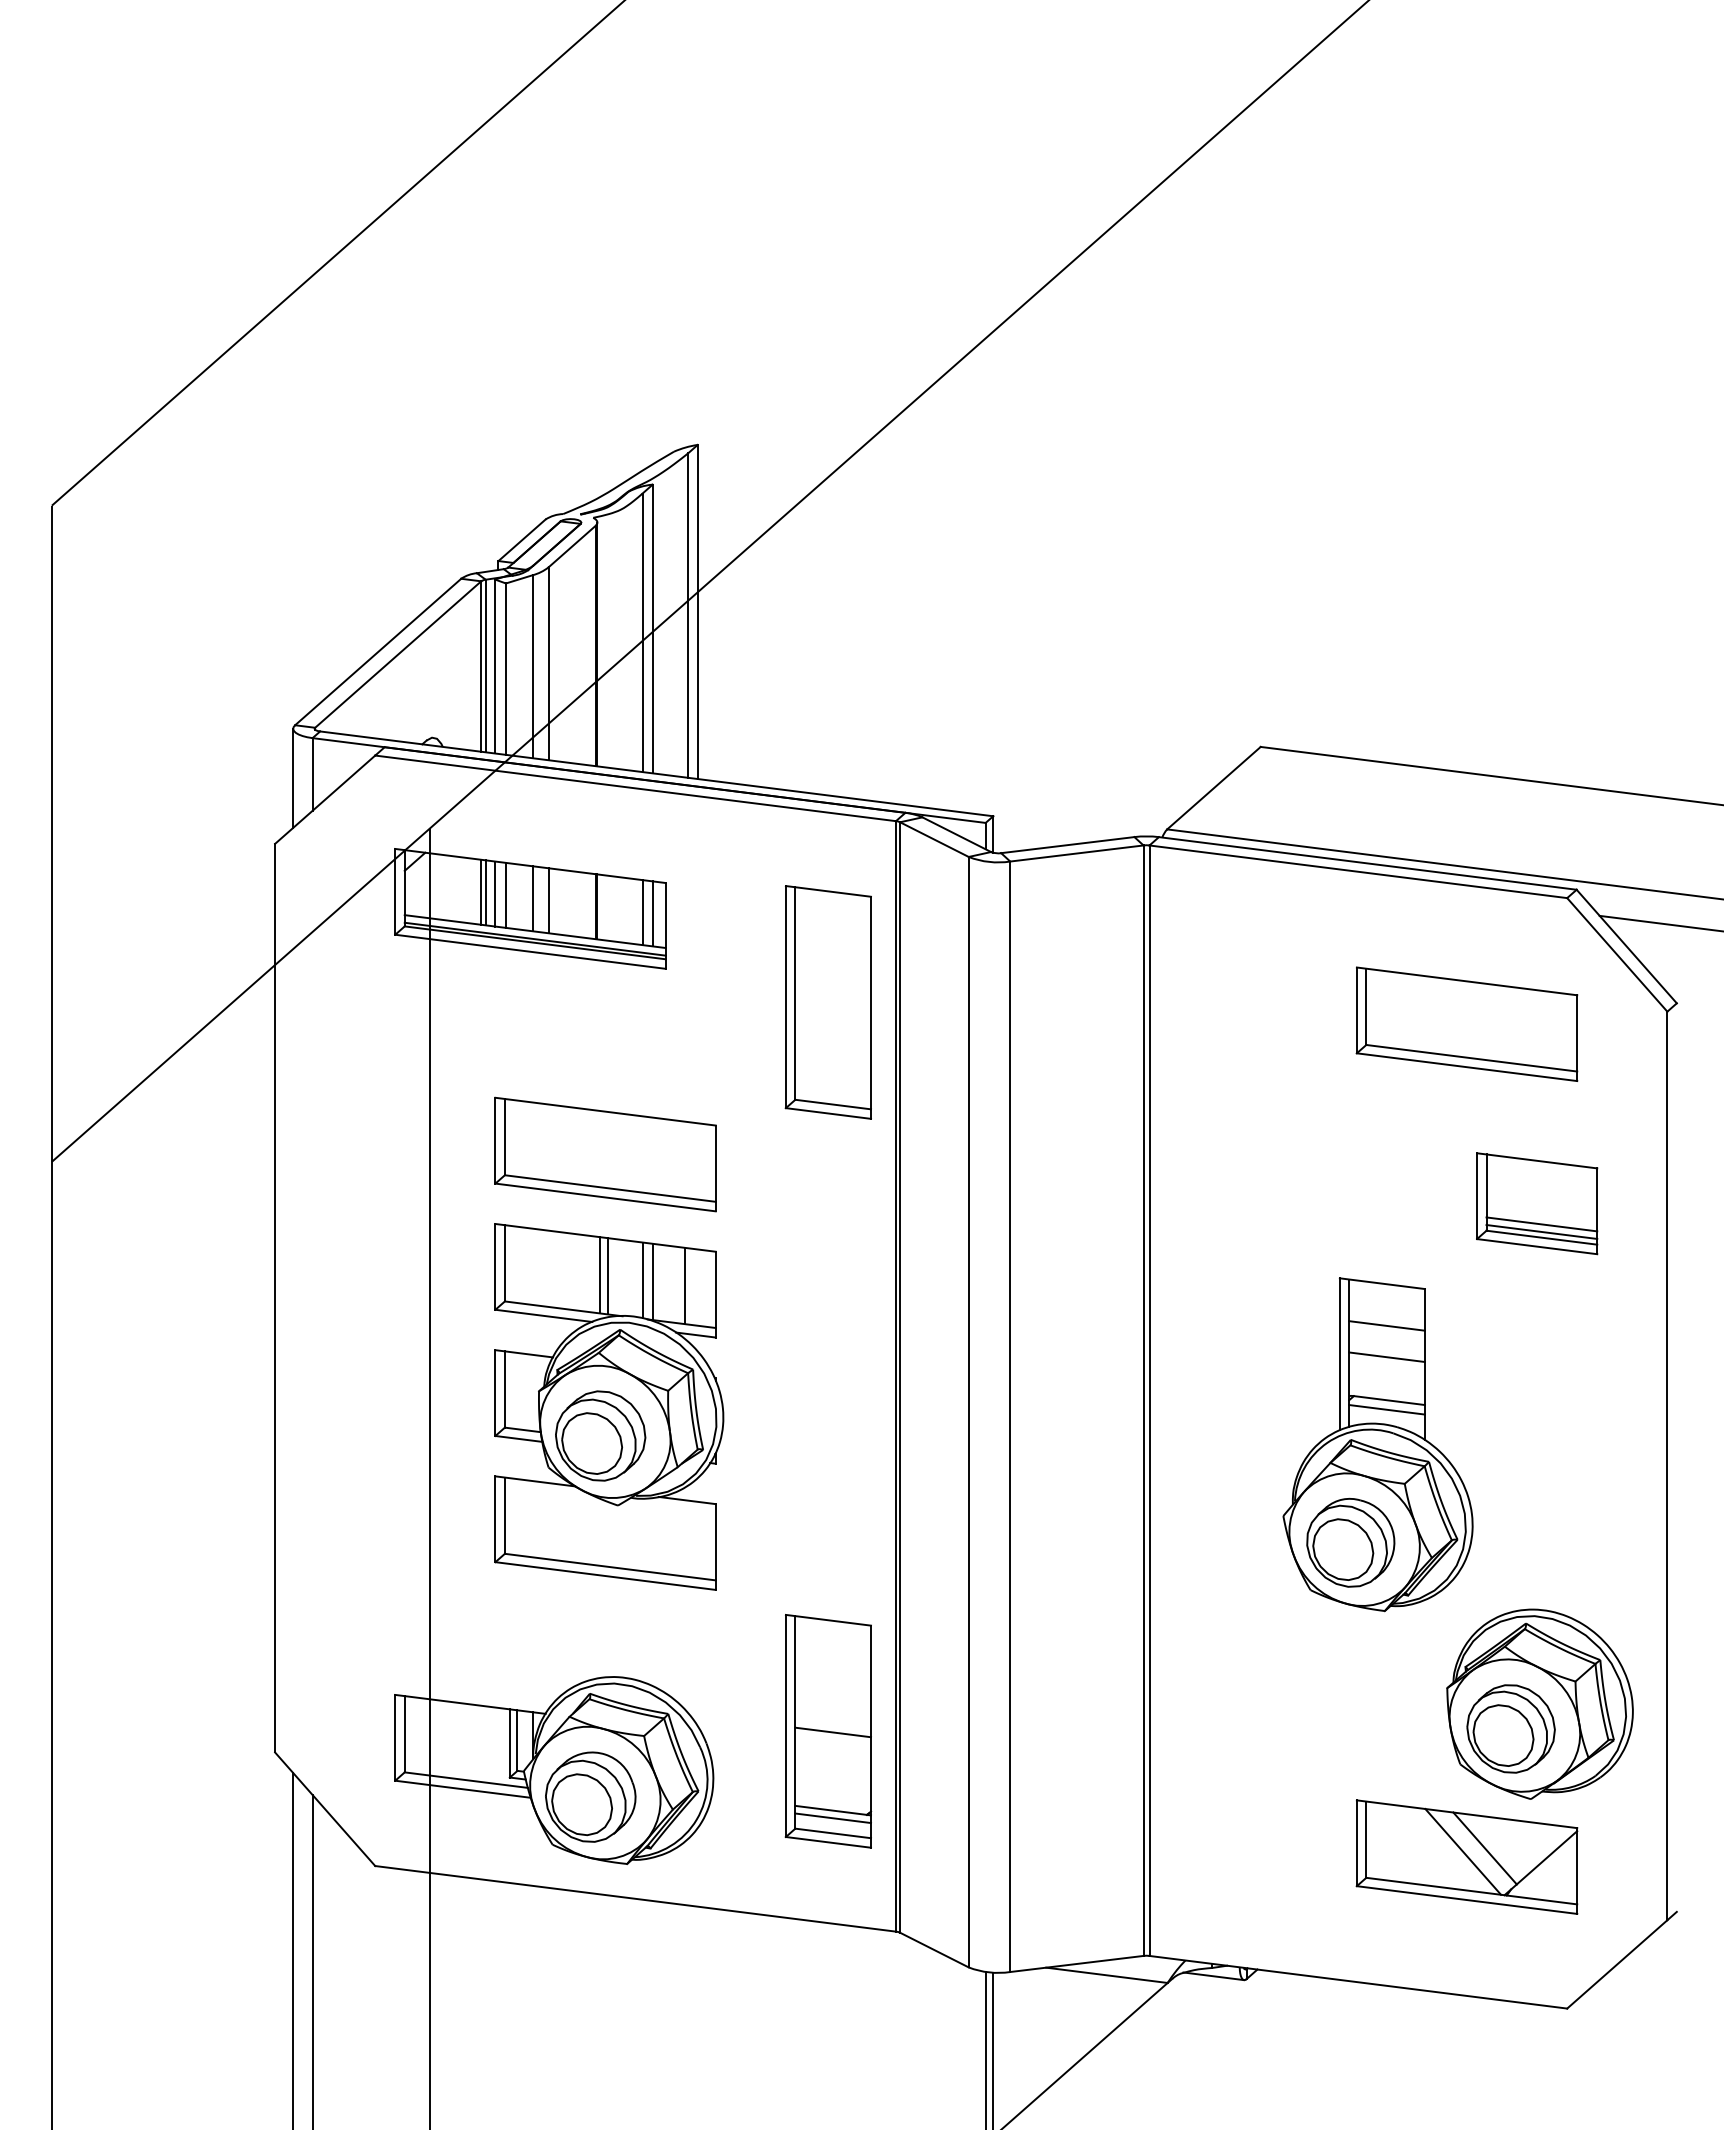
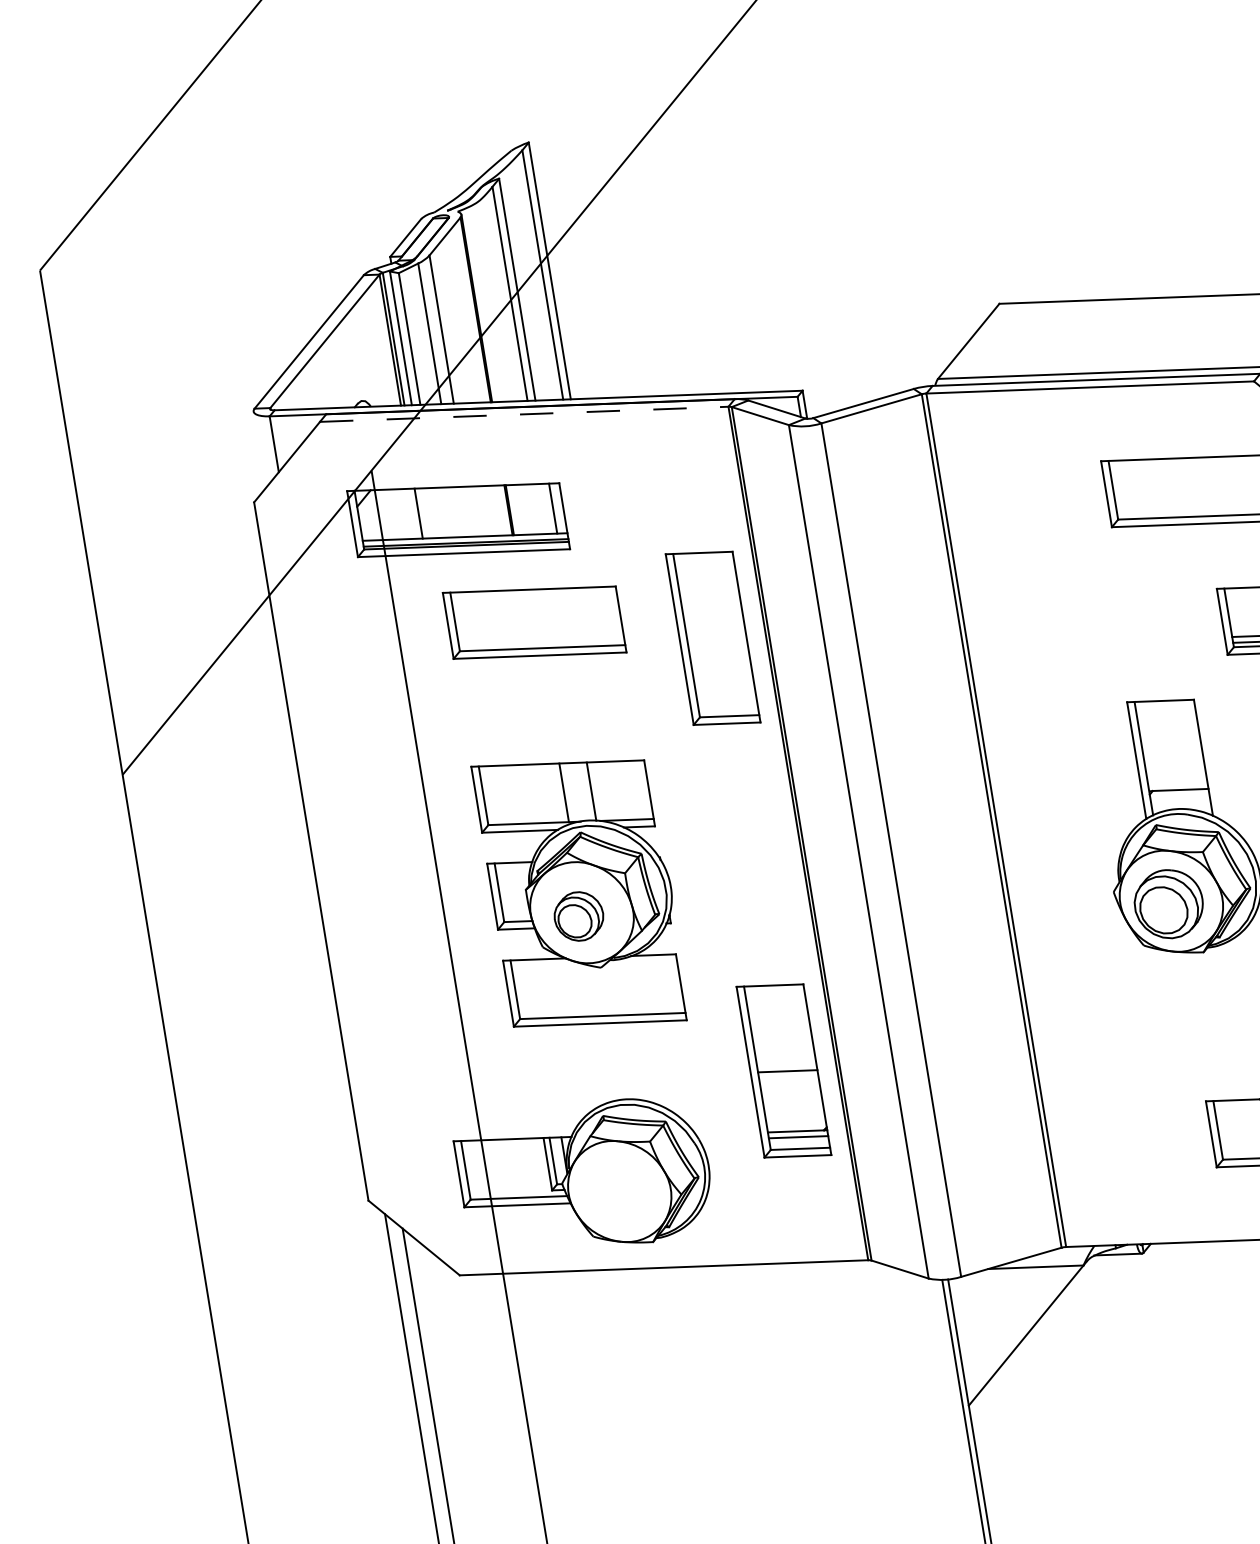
line: (293, 777) -> (259, 449), removed
line: (636, 788) -> (524, 414), solid -> dashed
line: (485, 892) -> (421, 513), removed
line: (495, 893) -> (429, 512), removed
line: (505, 894) -> (437, 512), removed
line: (532, 898) -> (458, 511), removed
line: (548, 900) -> (471, 511), removed
line: (642, 912) -> (545, 508), removed
part: (827, 1002) -> (712, 638), moved
part: (605, 1154) -> (534, 622), moved
line: (600, 1275) -> (558, 793), removed
line: (652, 1281) -> (599, 791), removed
line: (685, 1285) -> (625, 790), removed
line: (1386, 1325) -> (1168, 732), removed
line: (1386, 1357) -> (1172, 757), removed
line: (1386, 1409) -> (1179, 797), removed
part: (600, 1435) -> (578, 916), size x0.7
part: (828, 1731) -> (784, 1071), moved
part: (590, 1796) -> (616, 1194), removed

